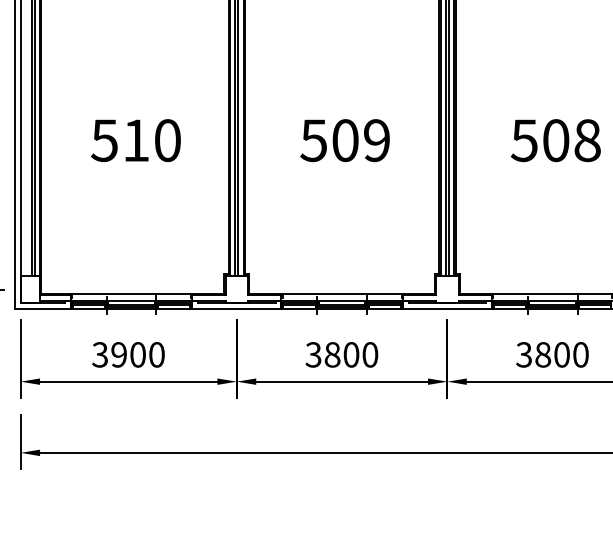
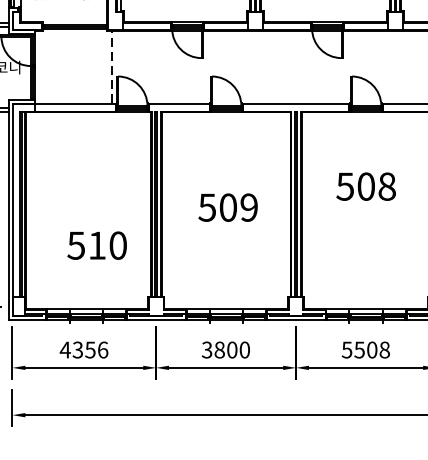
text: (135, 140) -> (96, 245), moved
text: (554, 140) -> (365, 186), moved
text: (127, 354) -> (83, 349), 3900 -> 4356
text: (551, 354) -> (365, 349), 3800 -> 5508

